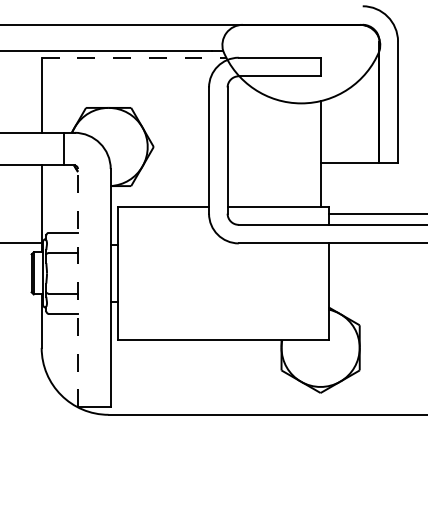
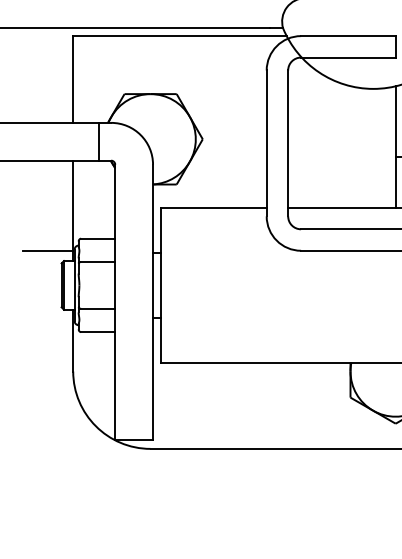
line: (134, 57) -> (180, 35), dashed -> solid
line: (78, 287) -> (115, 301), dashed -> solid

